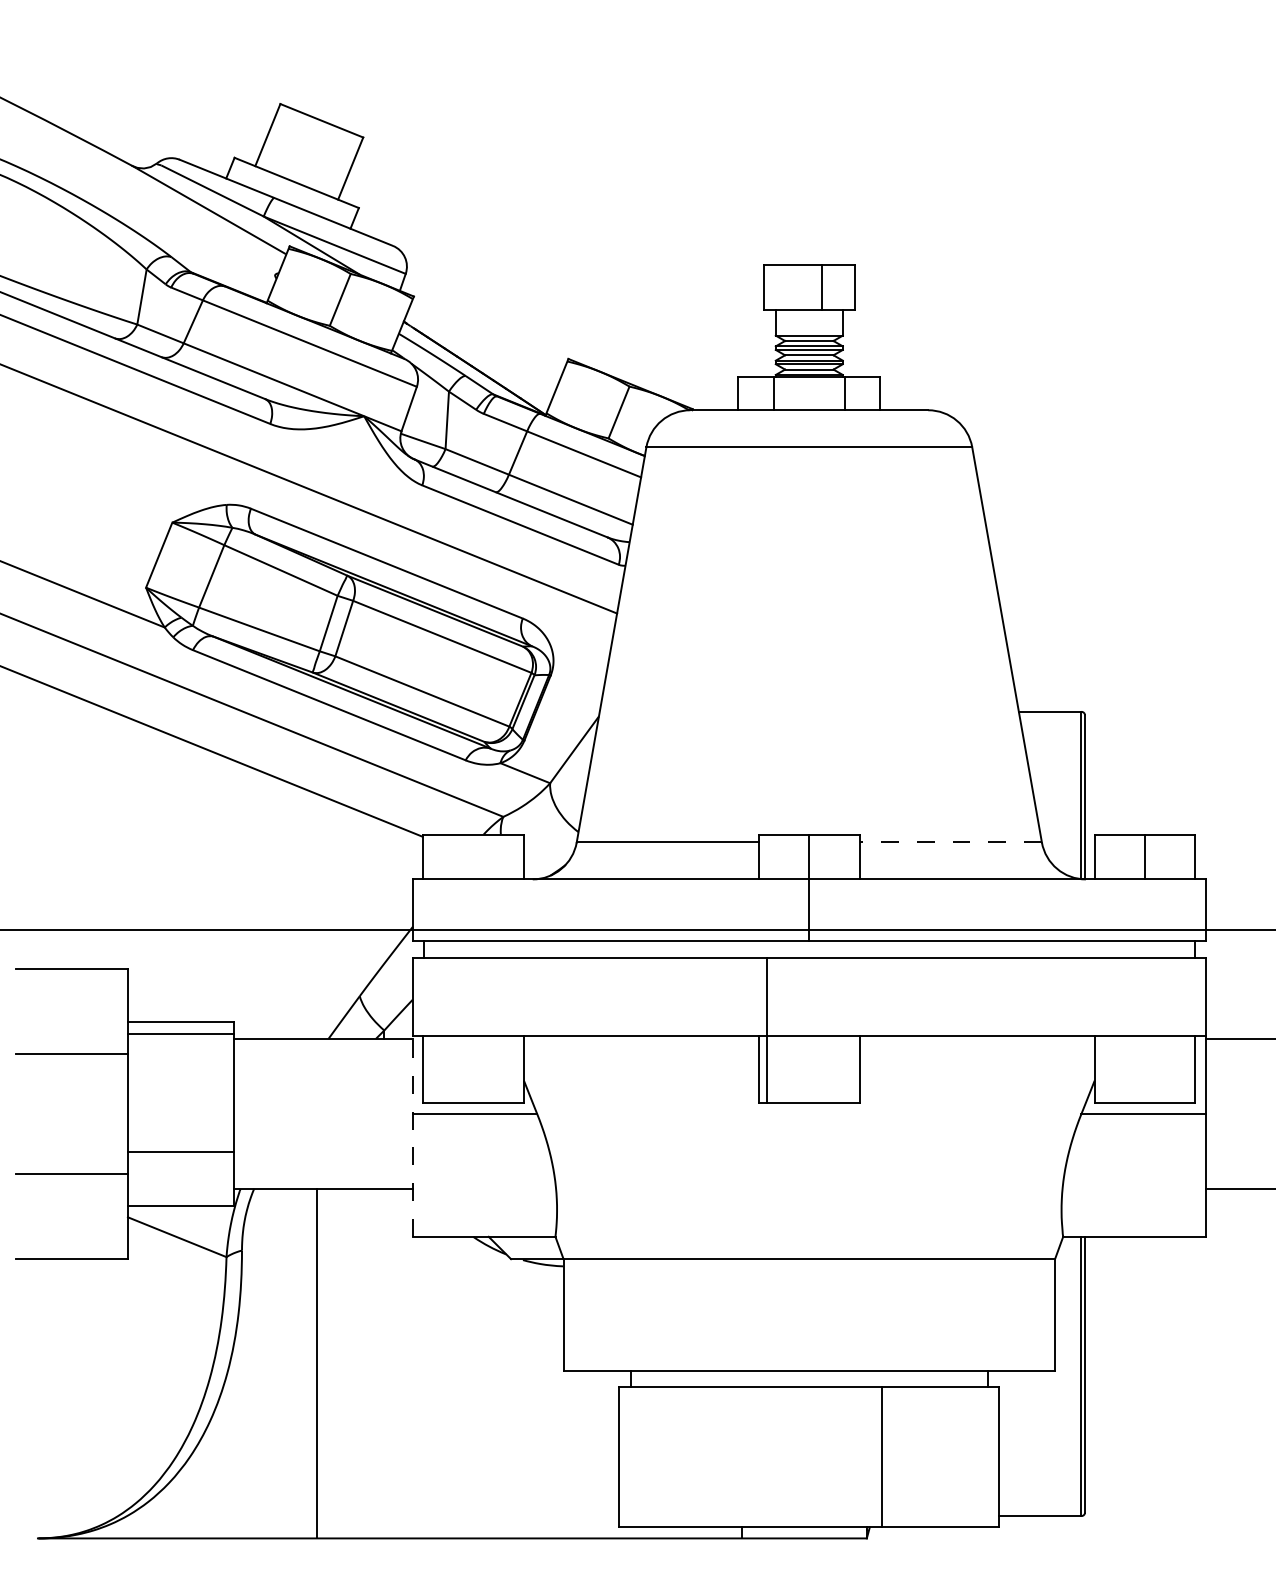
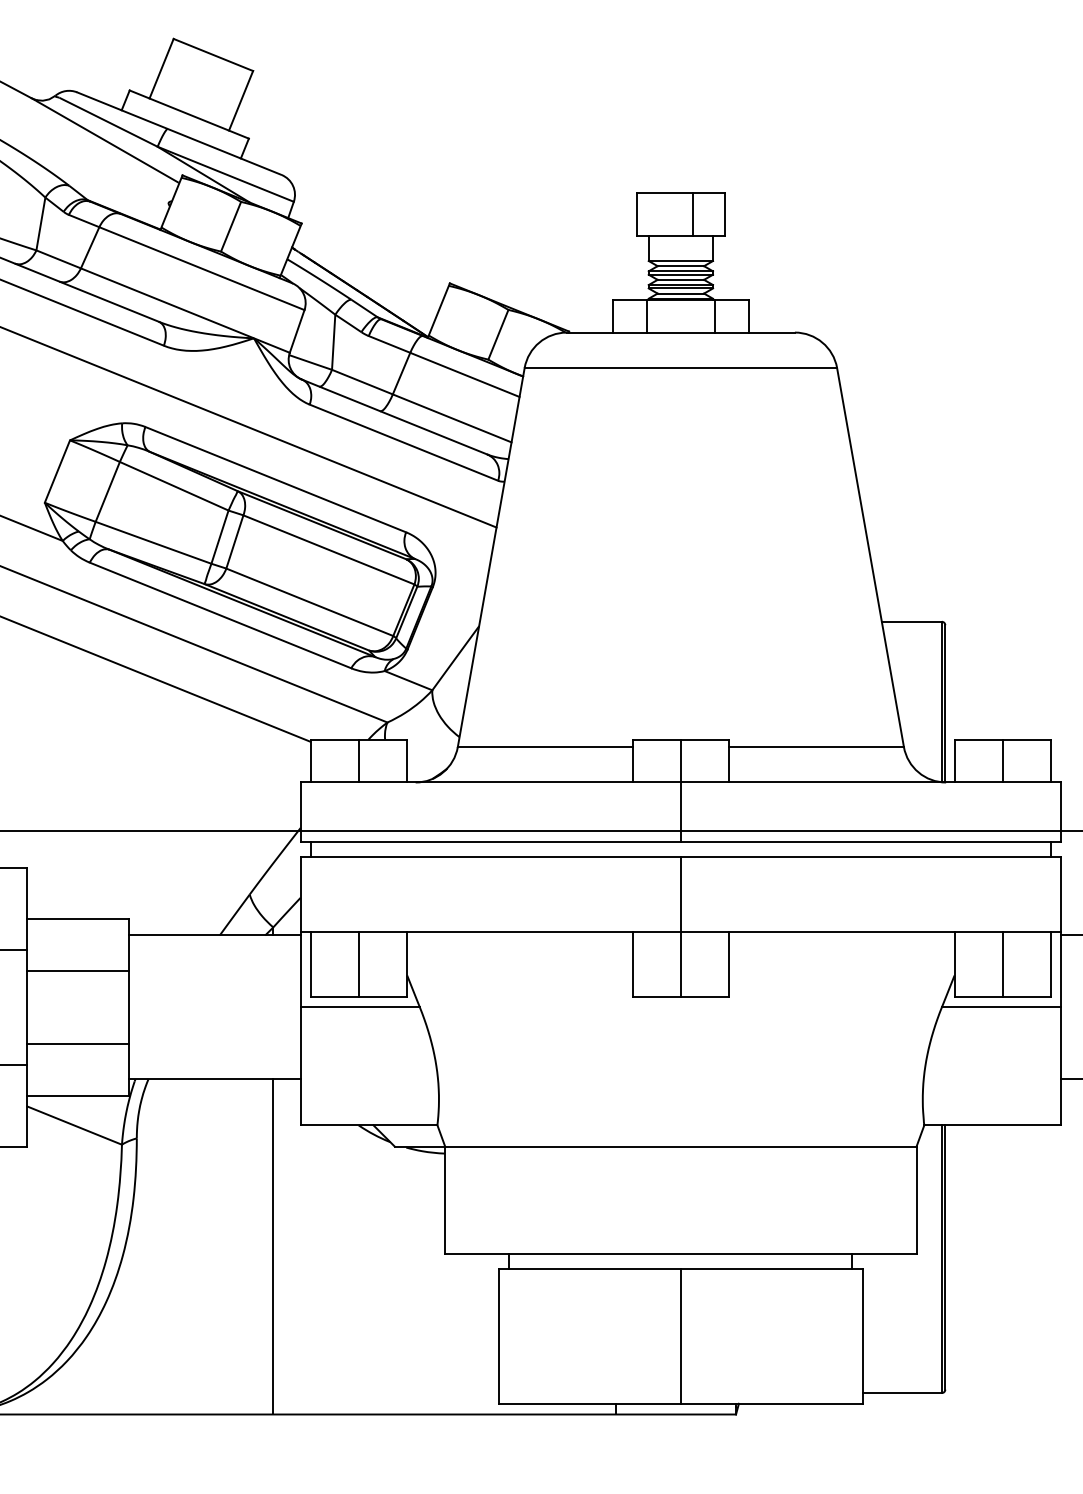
line: (950, 842) -> (816, 747), dashed -> solid
line: (473, 856) -> (358, 760), added
line: (767, 1029) -> (681, 926), moved
line: (180, 1033) -> (77, 970), moved
line: (473, 1068) -> (358, 963), added
line: (1144, 1068) -> (1002, 963), added
line: (412, 1136) -> (300, 1029), dashed -> solid
line: (317, 1363) -> (273, 1246), moved
line: (882, 1456) -> (681, 1335), moved

